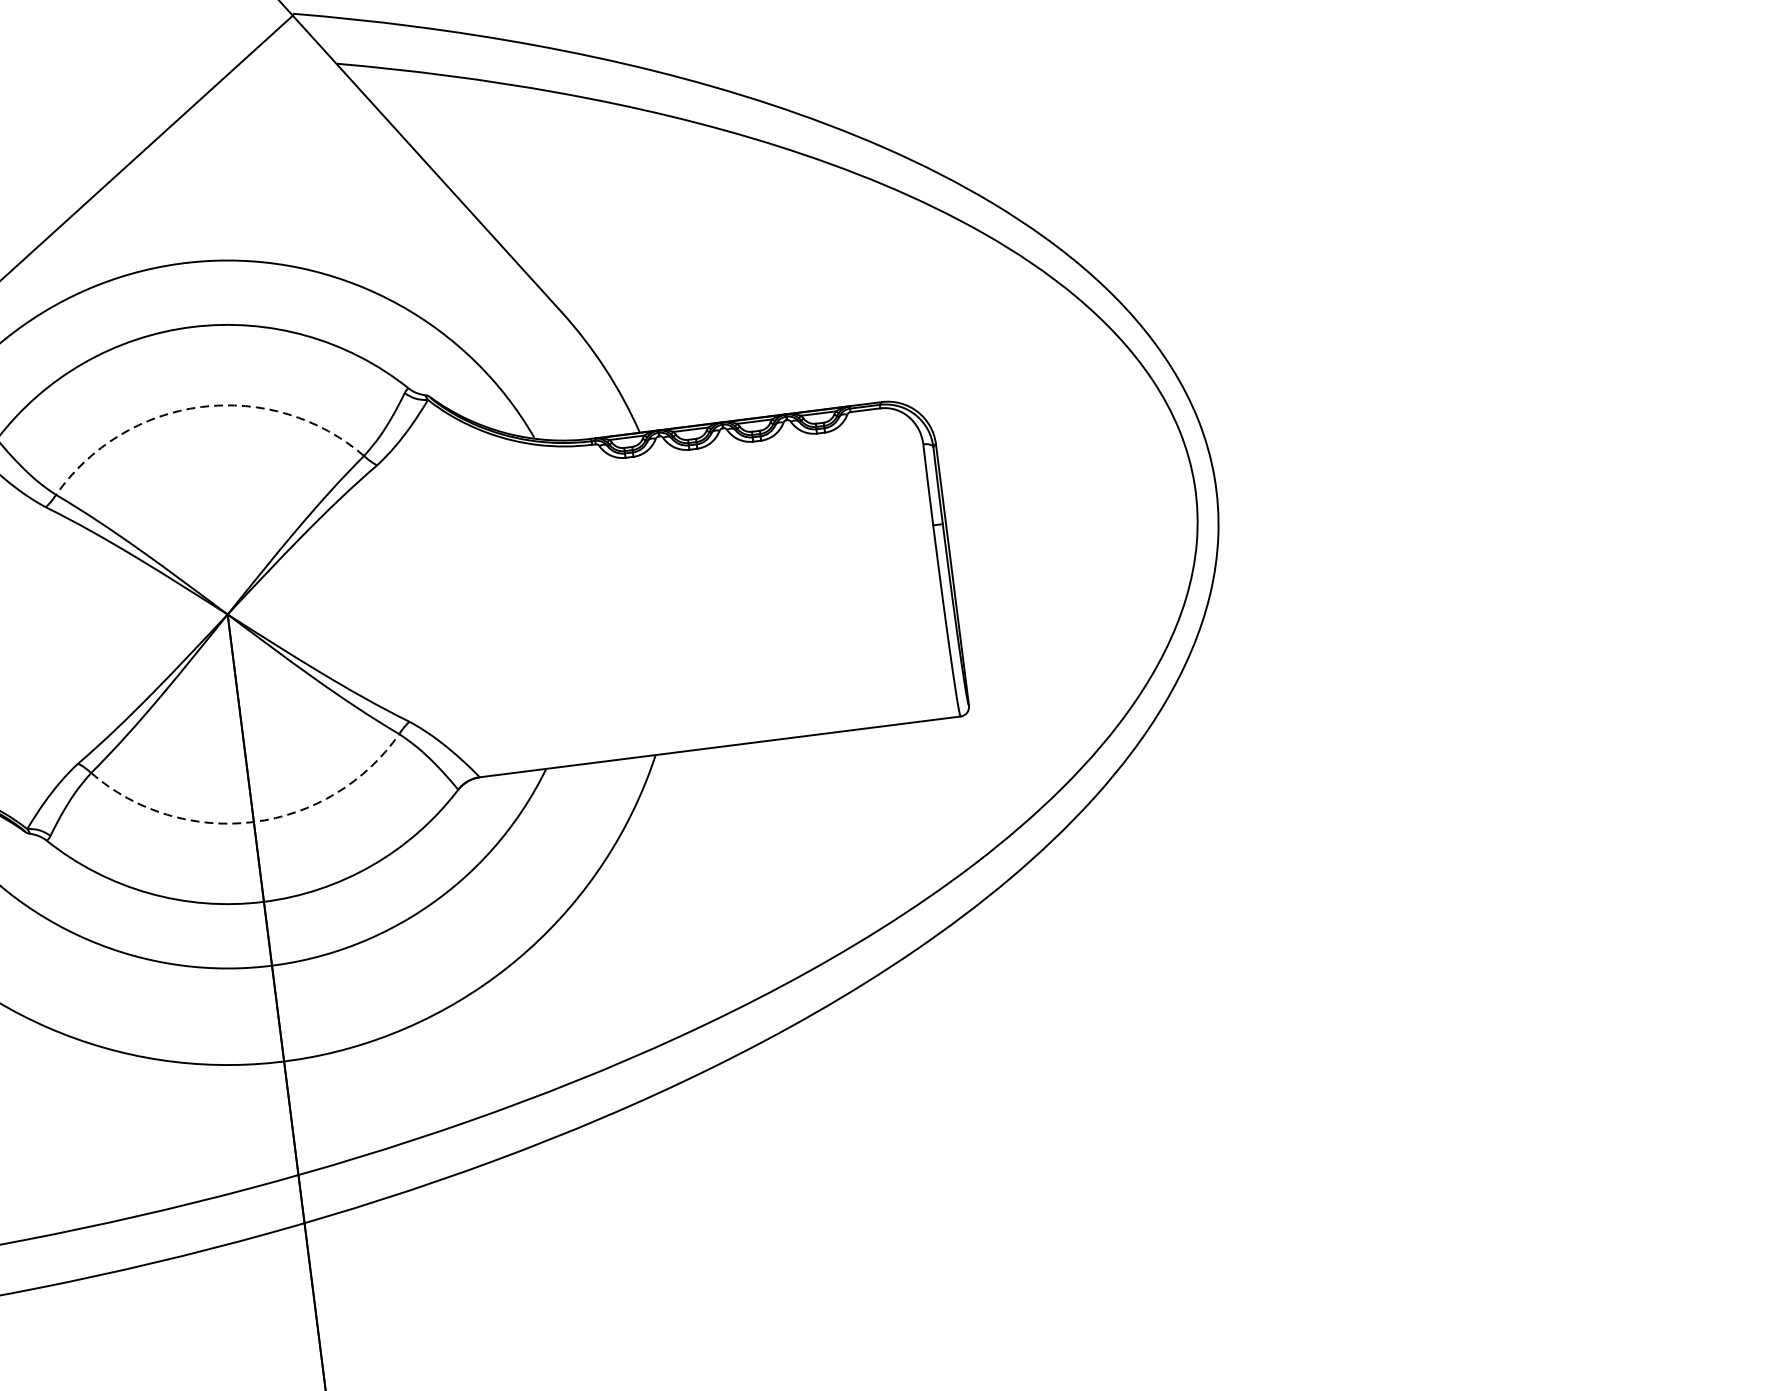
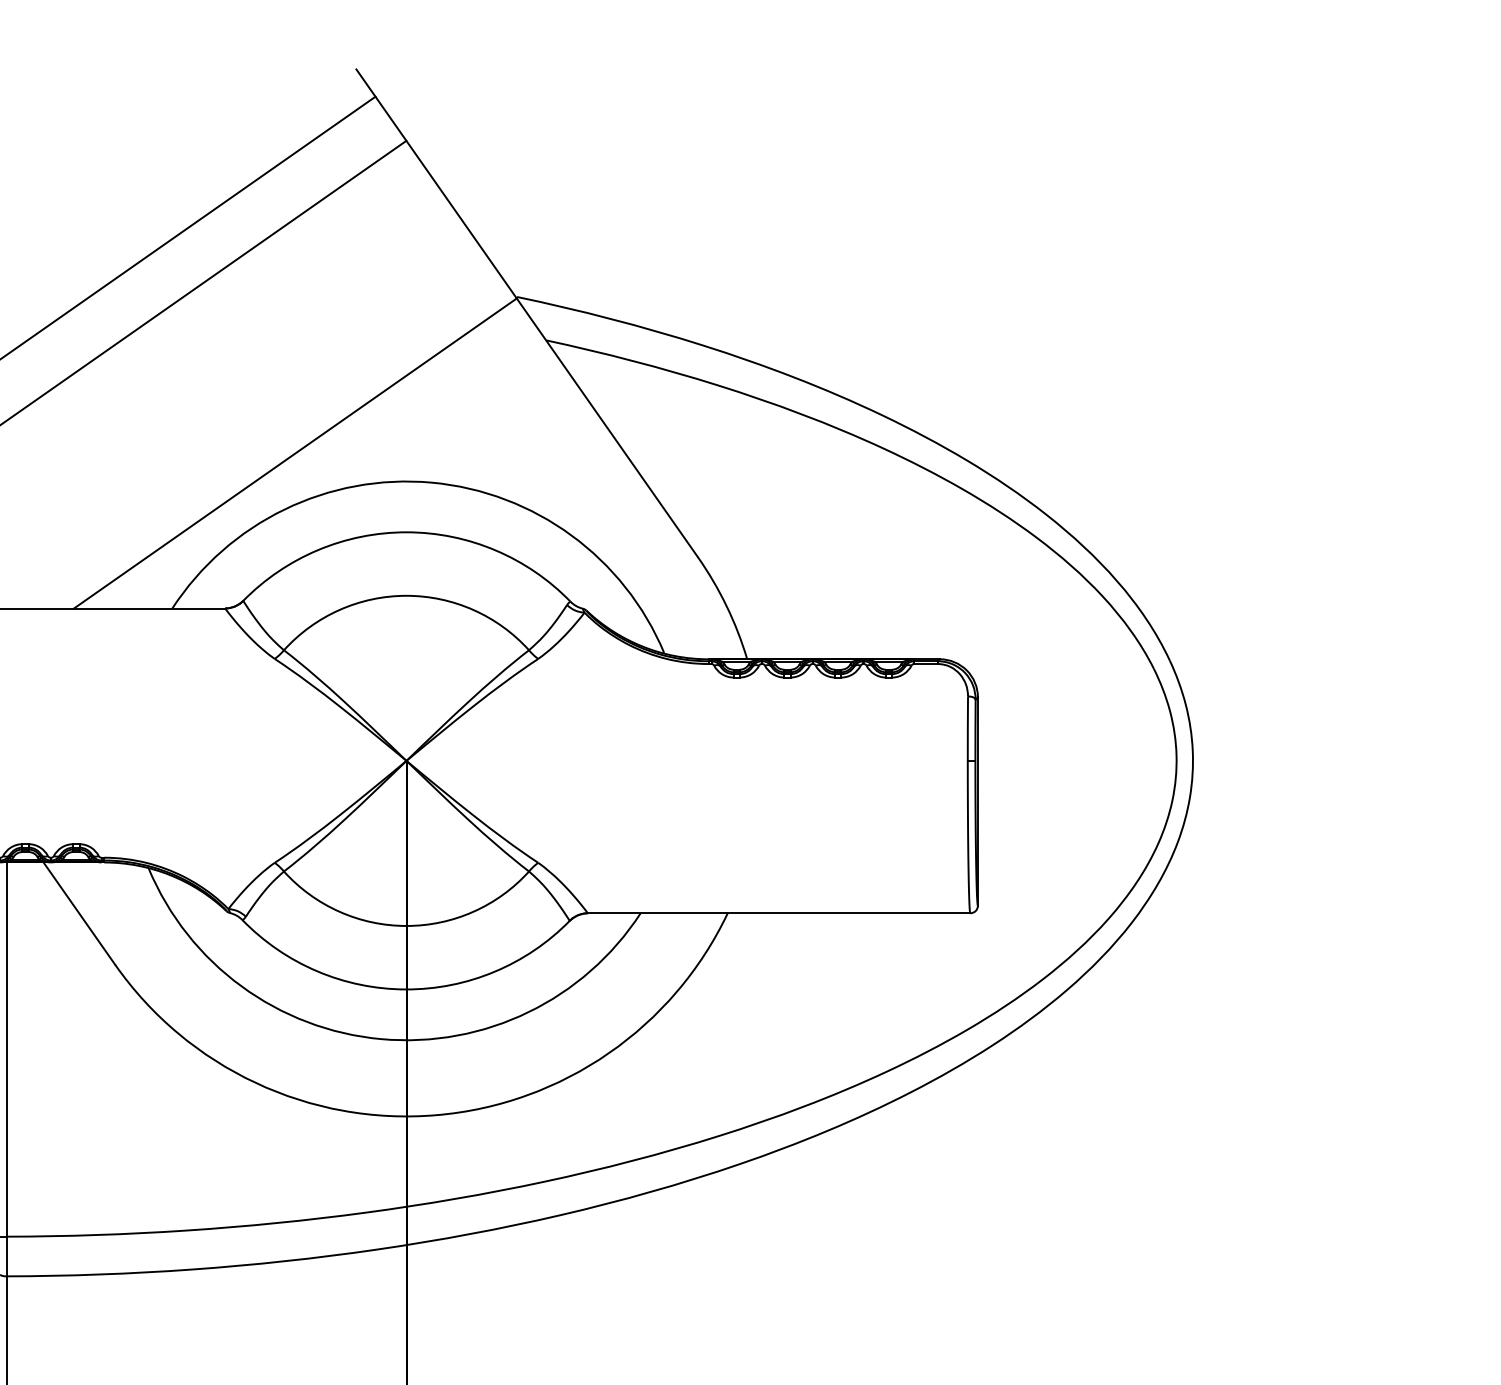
arc: (201, 406) -> (406, 595), dashed -> solid
arc: (253, 821) -> (406, 925), dashed -> solid

